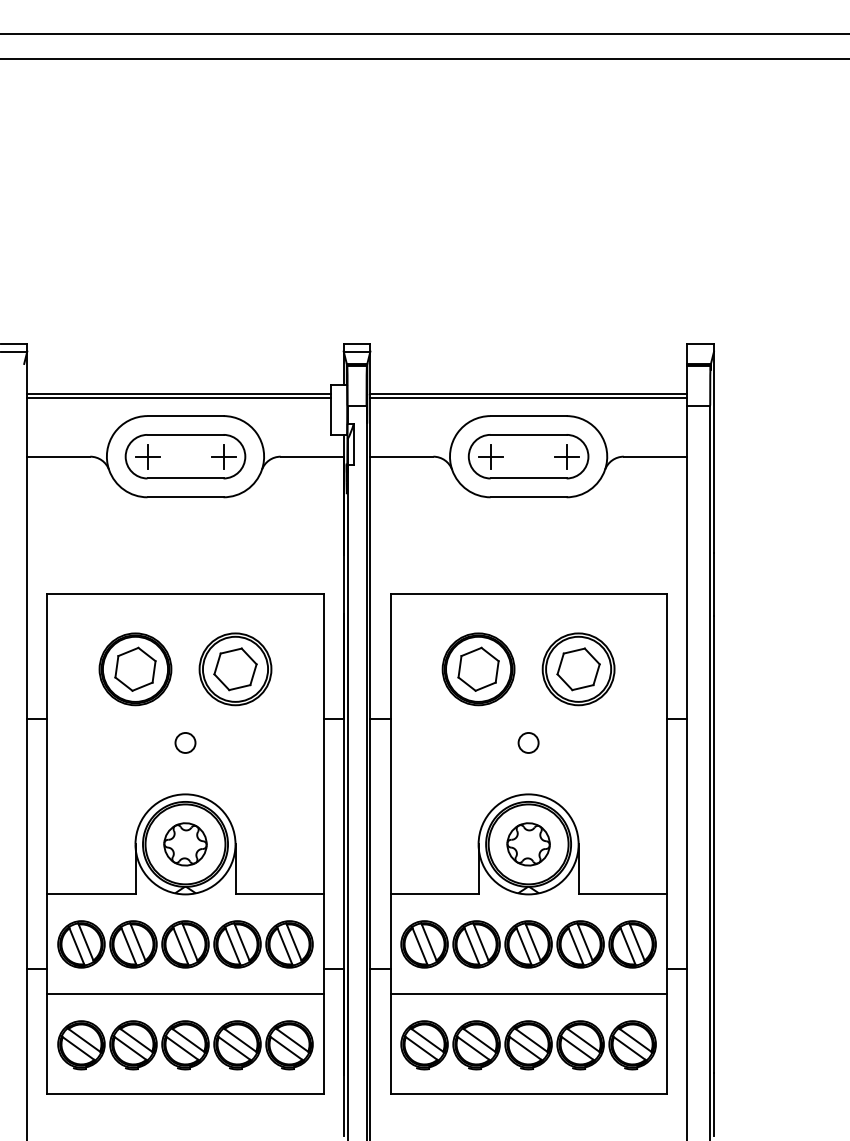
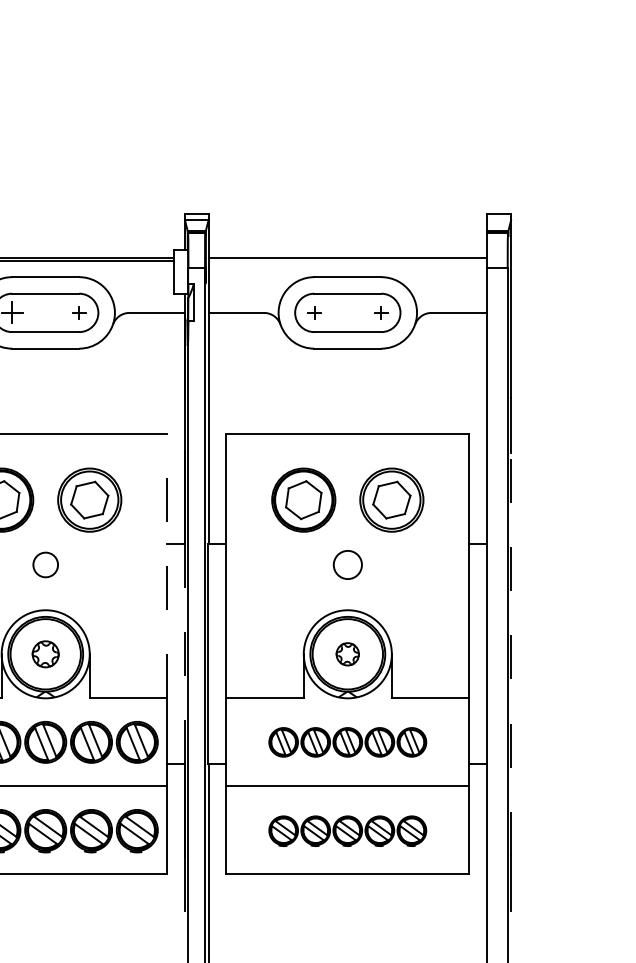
line: (528, 397) -> (347, 260), removed
part: (223, 456) -> (79, 312), size x0.6
part: (490, 456) -> (314, 312), size x0.6
part: (566, 456) -> (381, 312), size x0.6
circle: (185, 742) -> (45, 564), size x1.4
circle: (528, 742) -> (347, 564), size x1.6
line: (323, 743) -> (167, 565), solid -> dashed
line: (343, 843) -> (184, 653), solid -> dashed
part: (185, 844) -> (45, 654), size x0.7
part: (528, 844) -> (347, 654), size x0.6
line: (714, 844) -> (511, 654), solid -> dashed
part: (528, 944) -> (347, 742), size x0.7
part: (528, 1045) -> (347, 831), size x0.7

